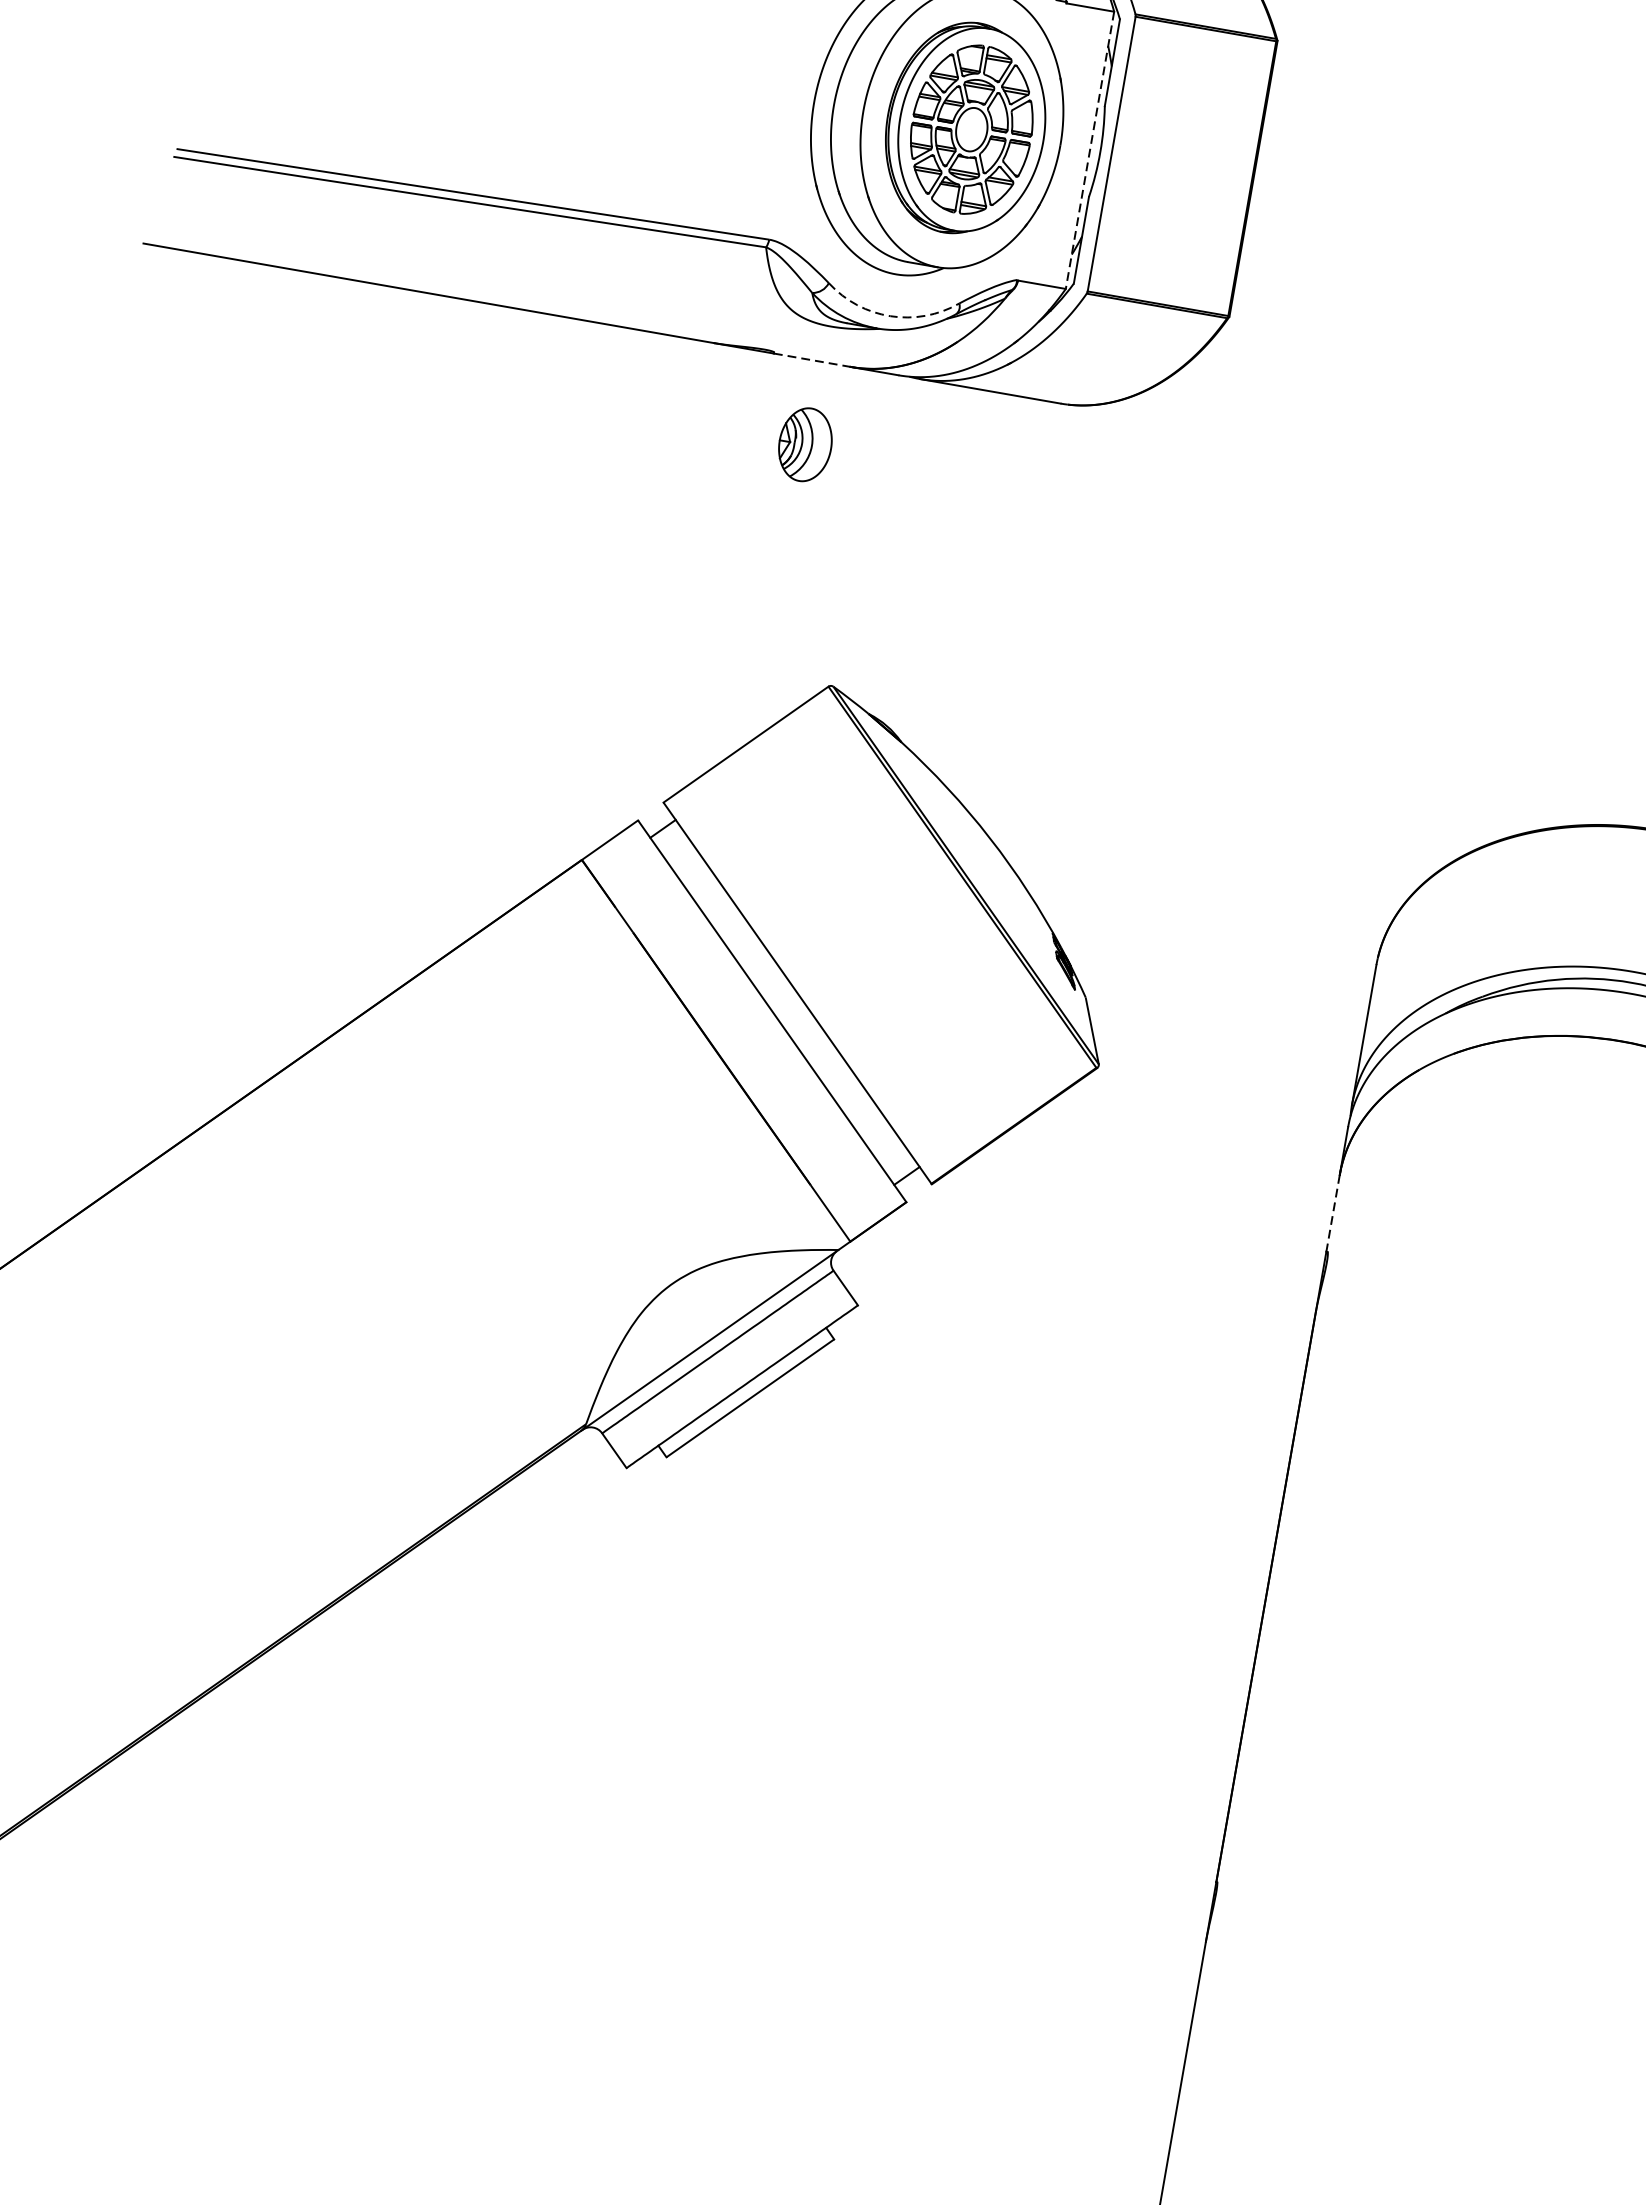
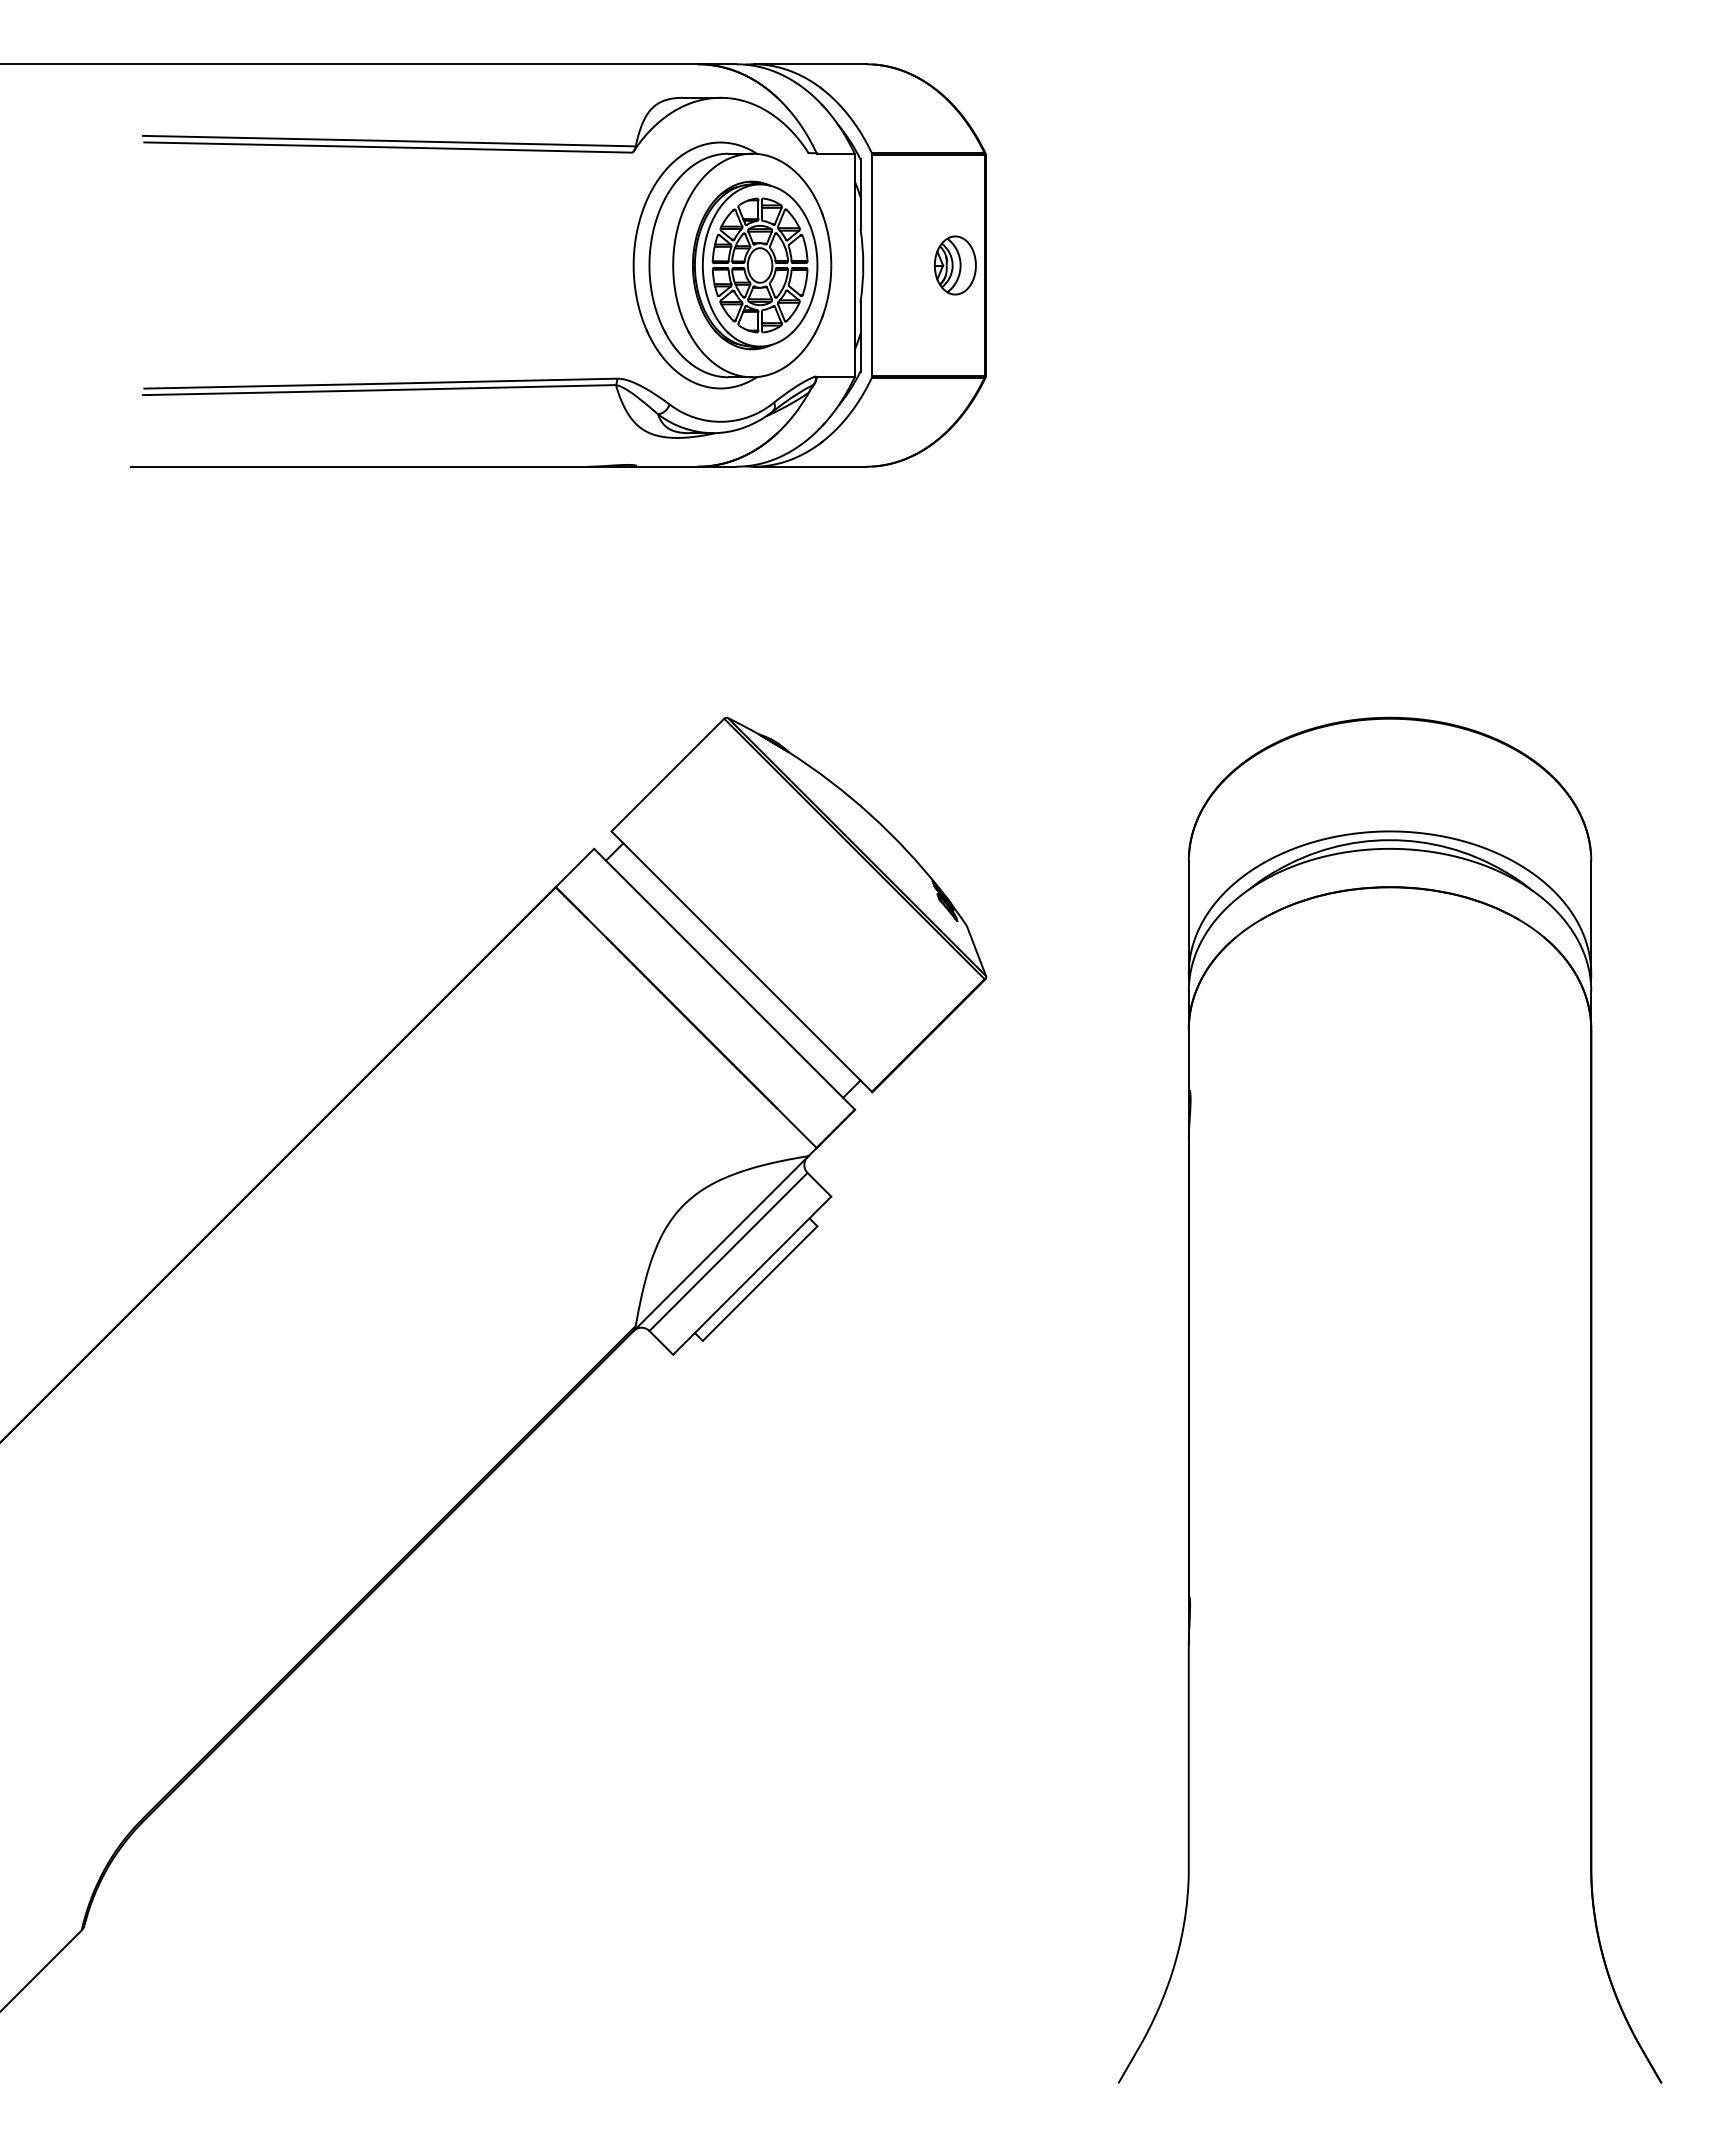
line: (1090, 151) -> (855, 266), dashed -> solid
arc: (890, 315) -> (722, 421), dashed -> solid
line: (812, 360) -> (667, 466), dashed -> solid
part: (805, 444) -> (955, 265), moved
line: (1332, 1213) -> (1188, 1060), dashed -> solid

